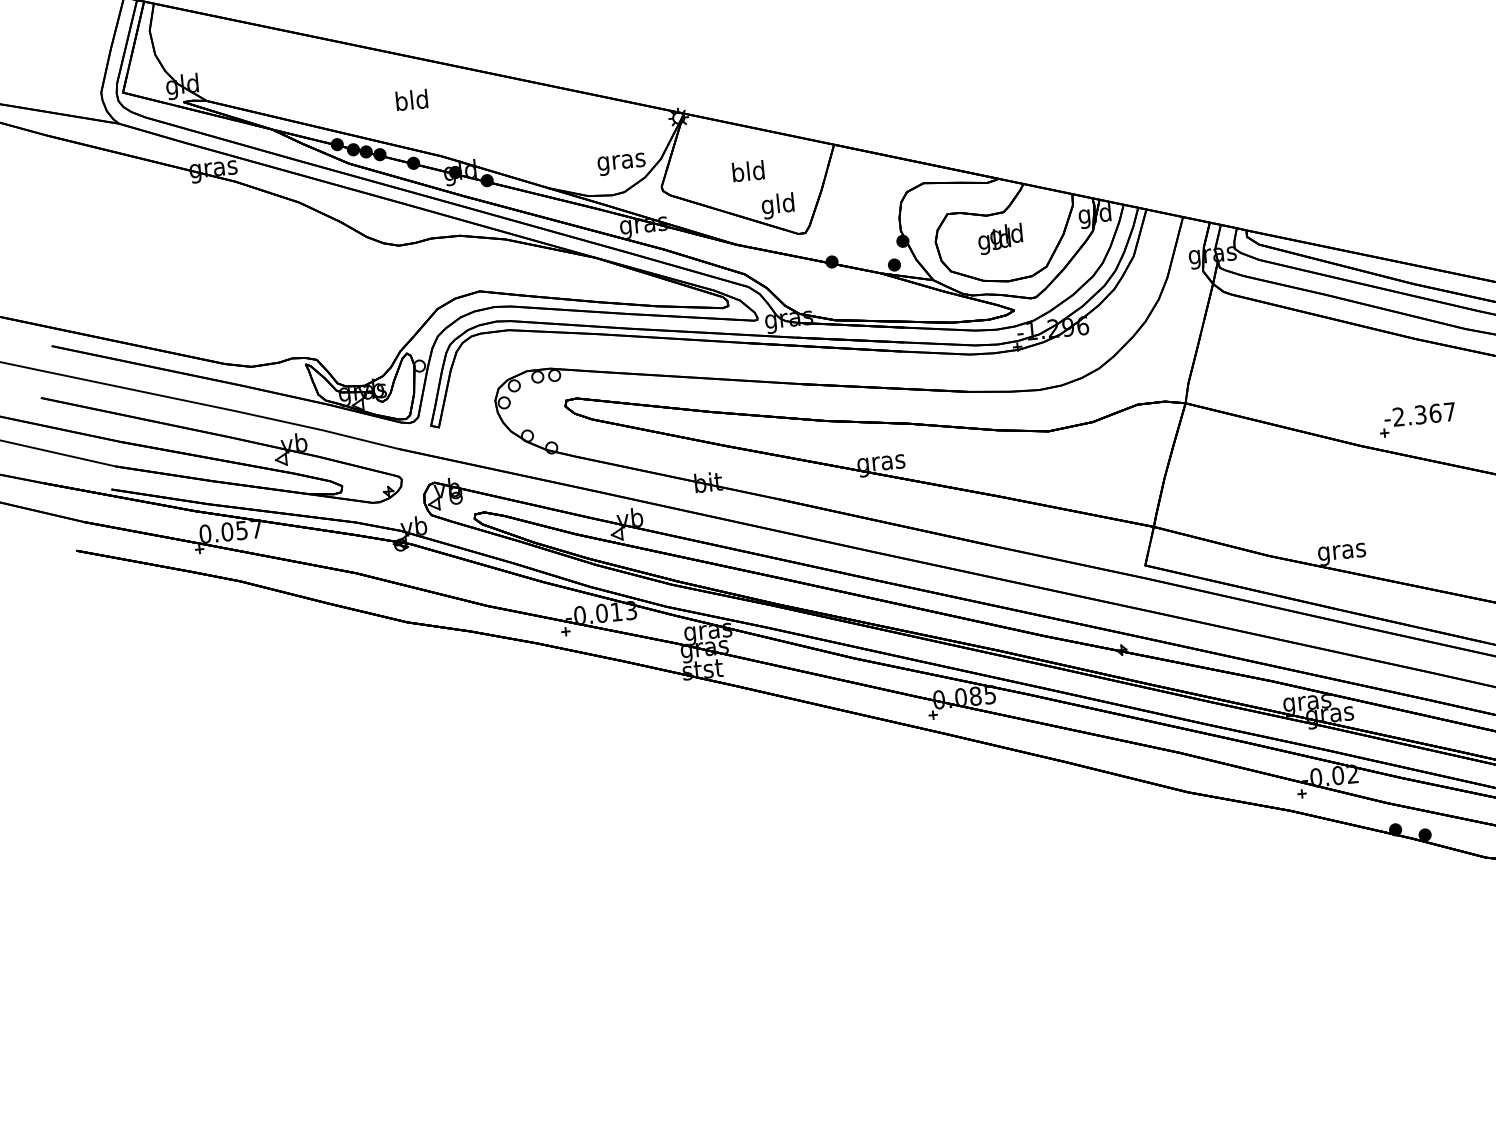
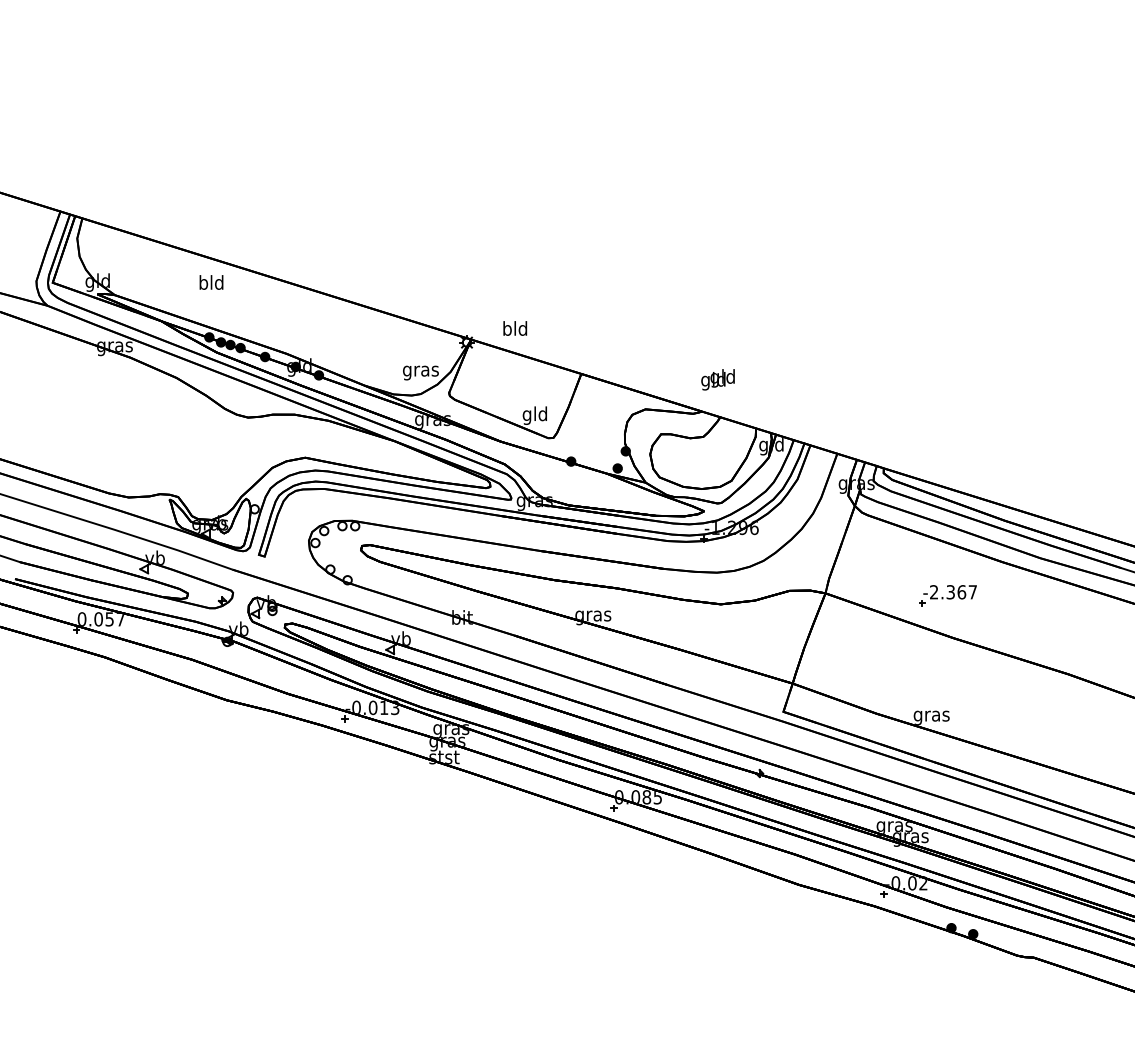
text: (411, 100) -> (211, 282), moved
text: (748, 171) -> (515, 328), moved
text: (999, 238) -> (717, 379), moved
part: (1416, 419) -> (947, 595), moved

